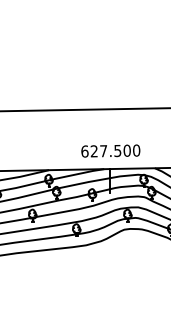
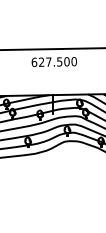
text: (110, 150) -> (54, 61), moved

